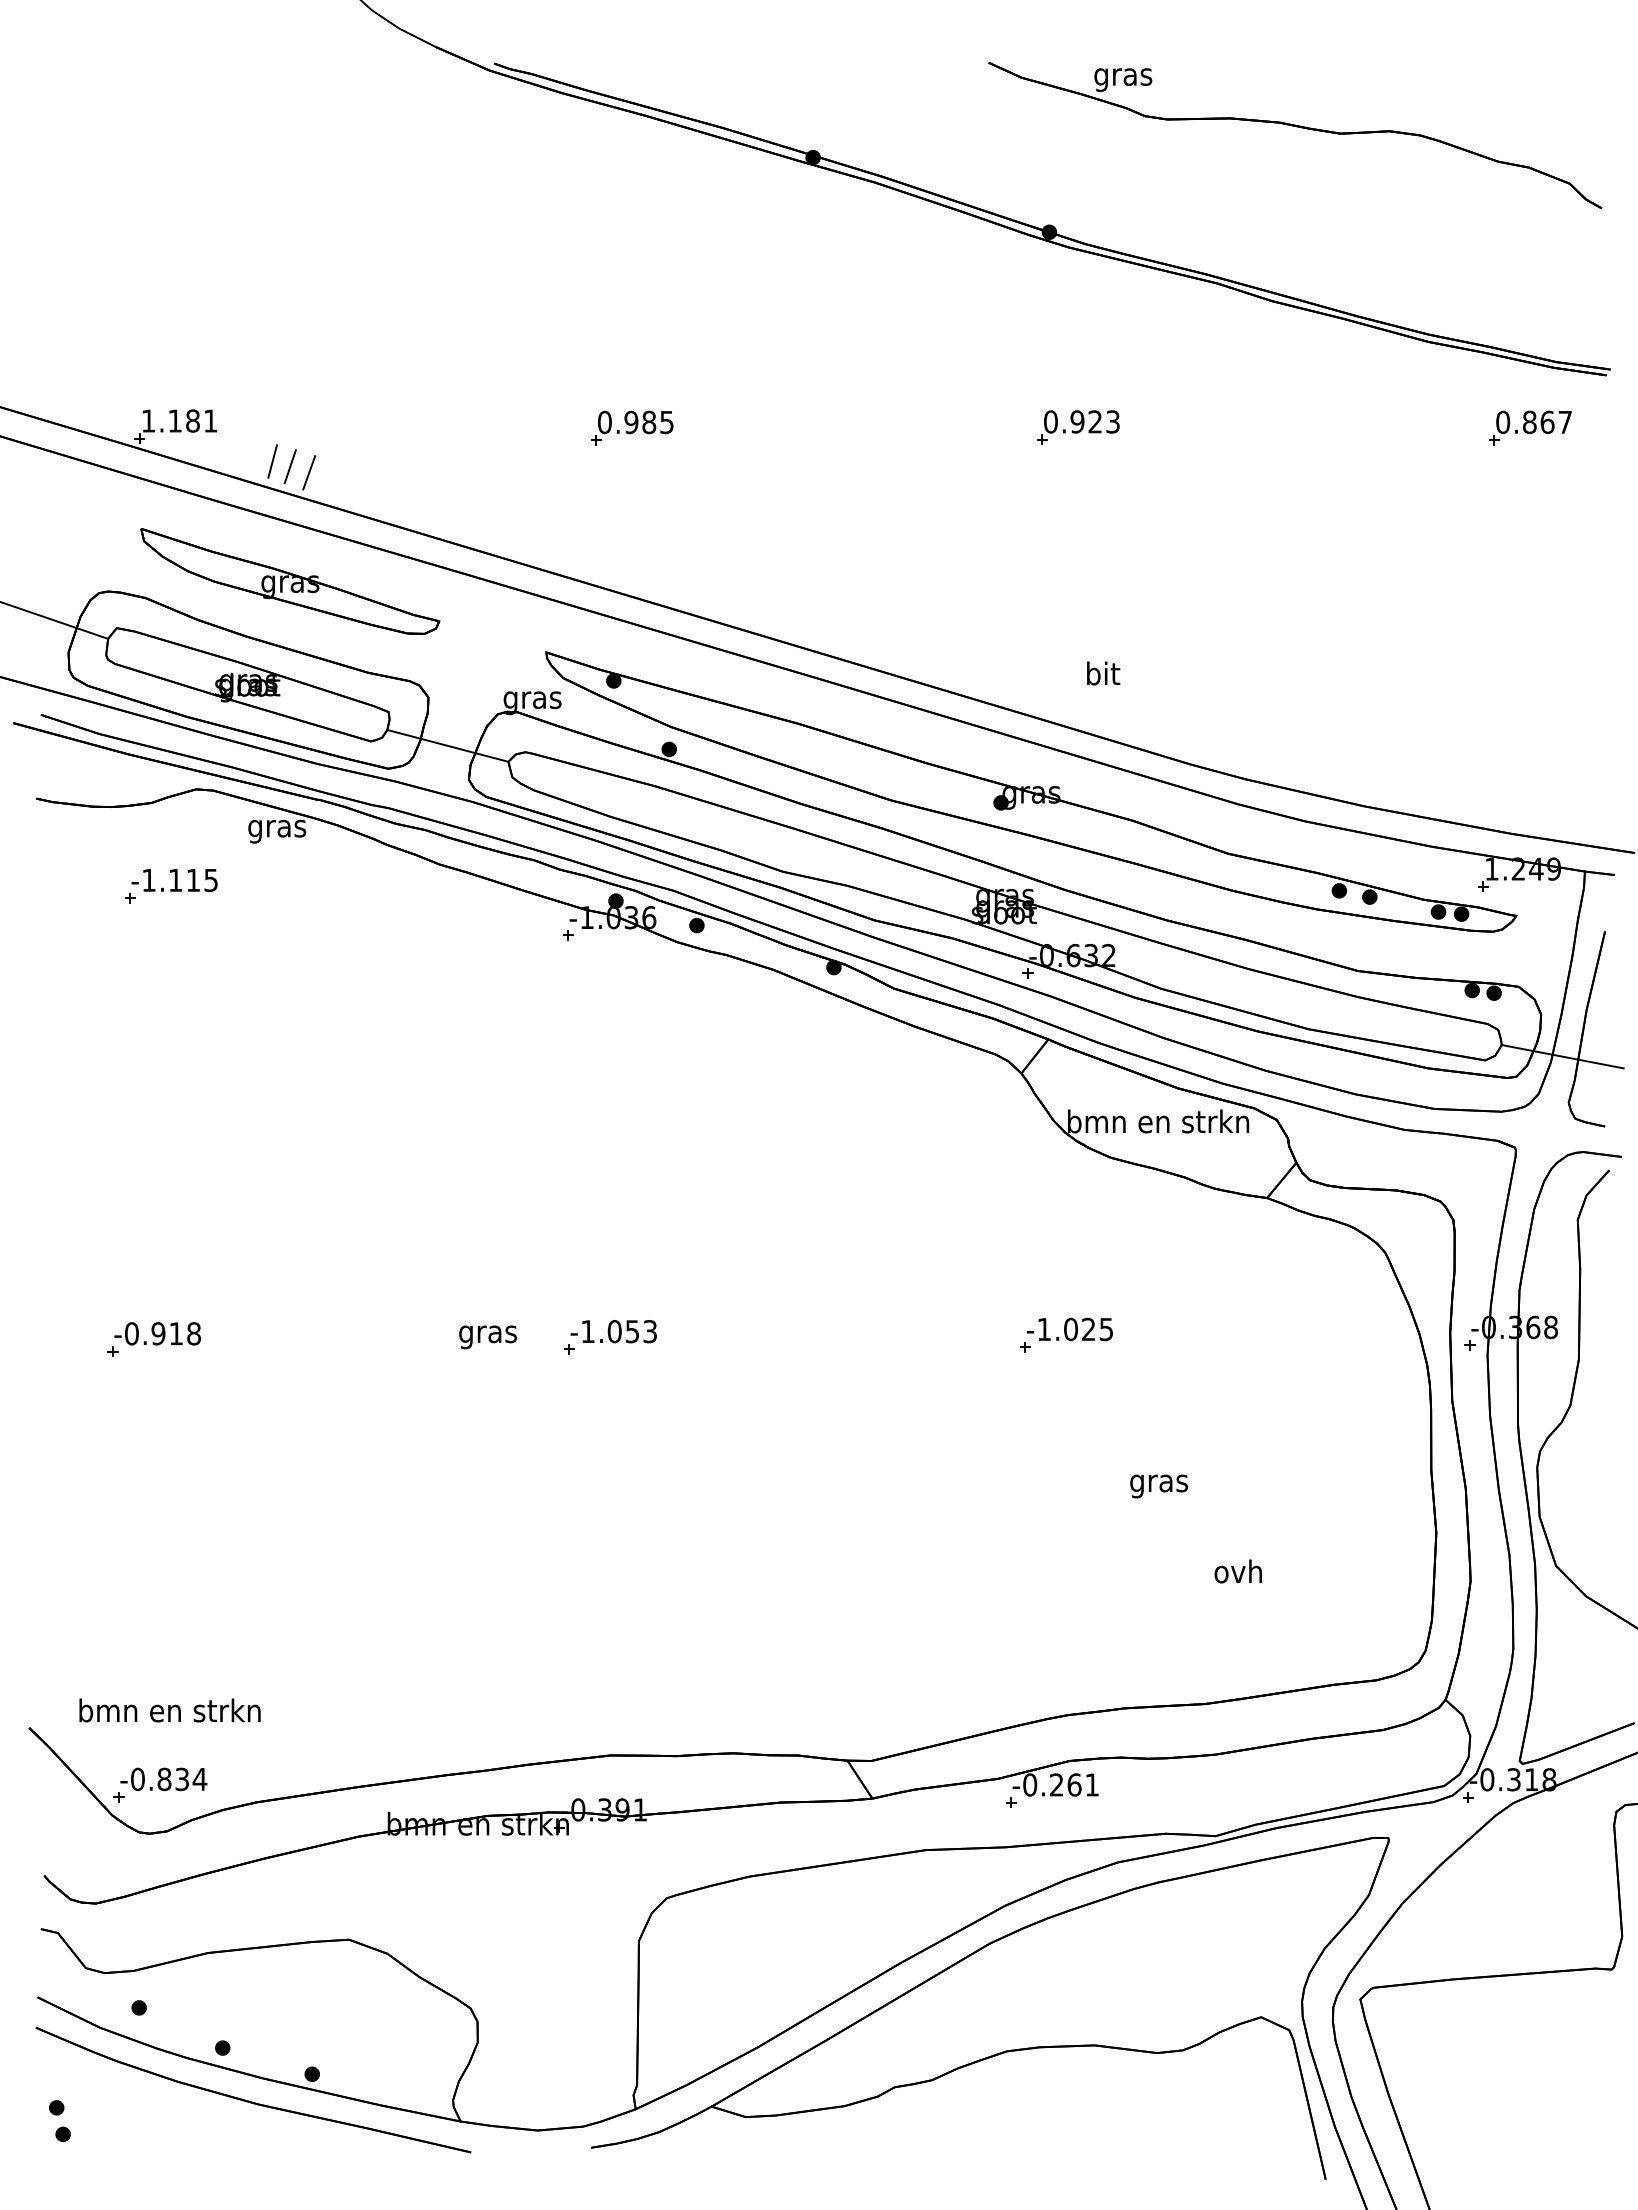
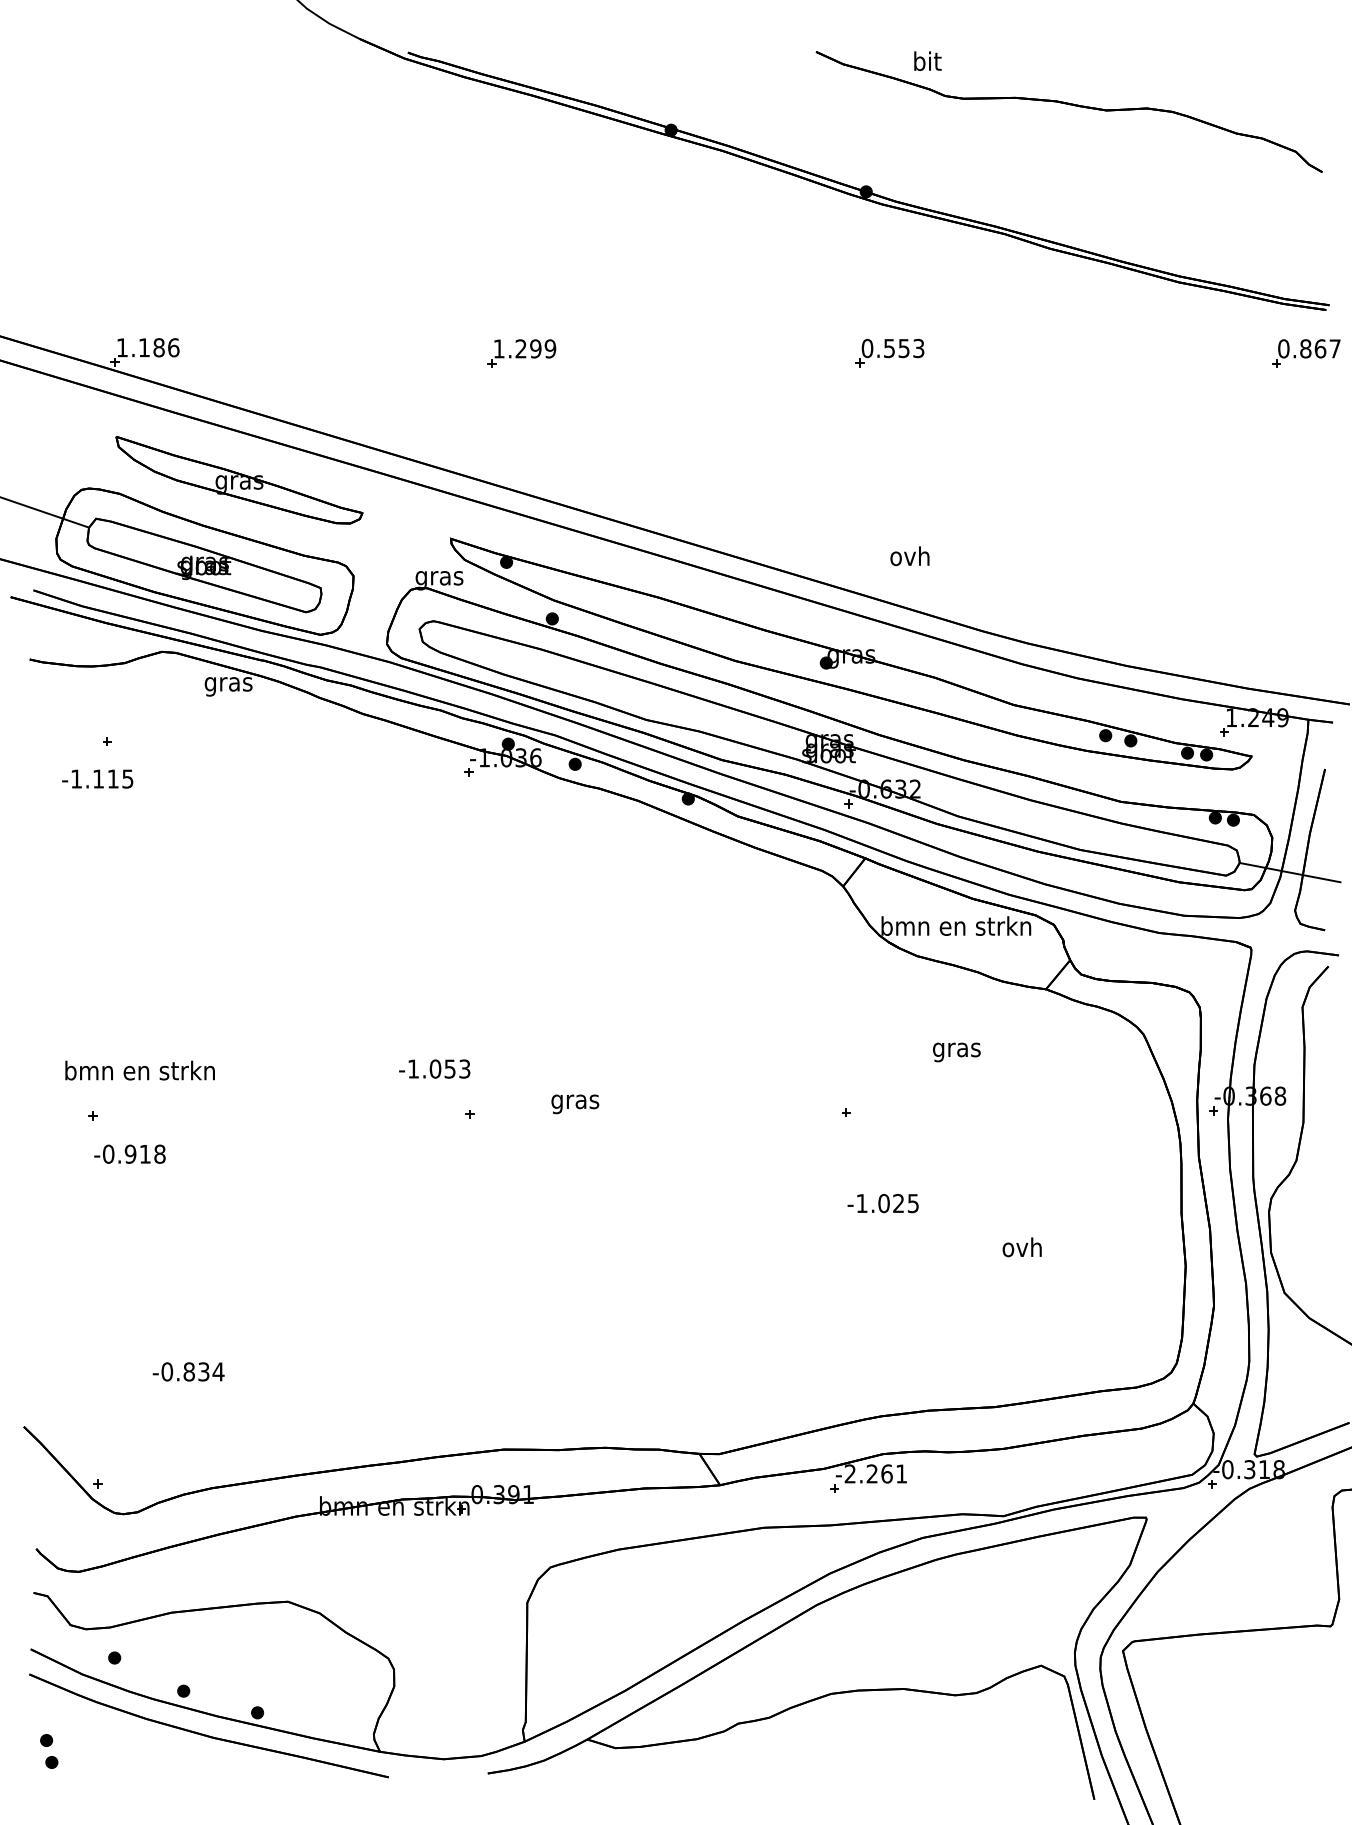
text: (1123, 76) -> (927, 63), gras -> bit
text: (210, 420) -> (173, 347), 1.181 -> 1.186
text: (1085, 421) -> (896, 348), 0.923 -> 0.553
text: (635, 422) -> (524, 348), 0.985 -> 1.299
part: (1530, 427) -> (1306, 353), moved
line: (272, 461) -> (224, 381), removed
line: (290, 466) -> (239, 385), removed
line: (308, 472) -> (254, 390), removed
text: (1101, 673) -> (909, 556), bit -> ovh
line: (447, 745) -> (369, 615), removed
text: (174, 880) -> (97, 779), moved
text: (1069, 1329) -> (882, 1203), moved
text: (613, 1331) -> (434, 1068), moved
text: (157, 1333) -> (129, 1154), moved
text: (487, 1337) -> (574, 1104), moved
text: (1158, 1486) -> (956, 1052), moved
text: (1237, 1571) -> (1021, 1247), moved
text: (169, 1710) -> (139, 1070), moved
text: (163, 1779) -> (188, 1372), moved
text: (1030, 1784) -> (850, 1473), -0.261 -> -2.261

